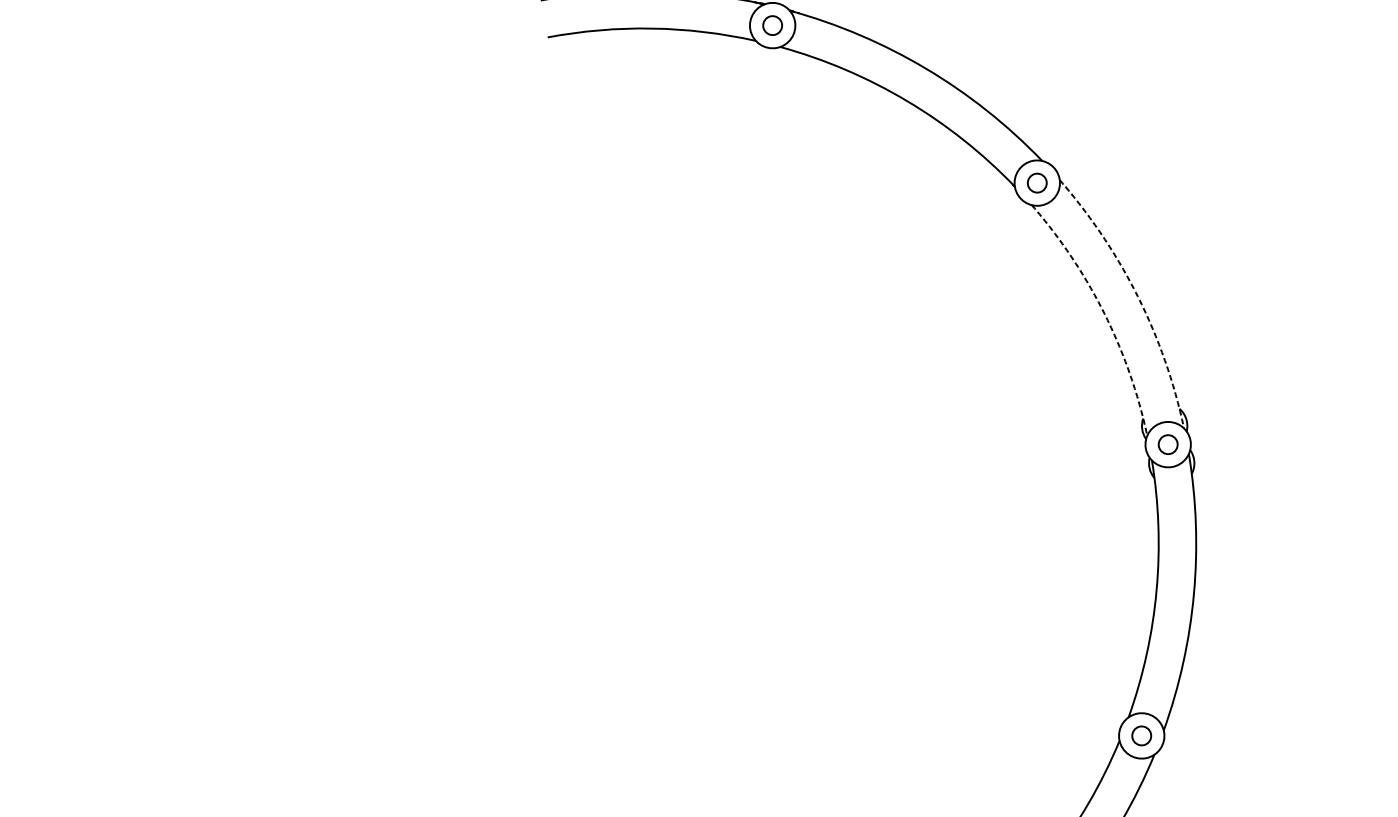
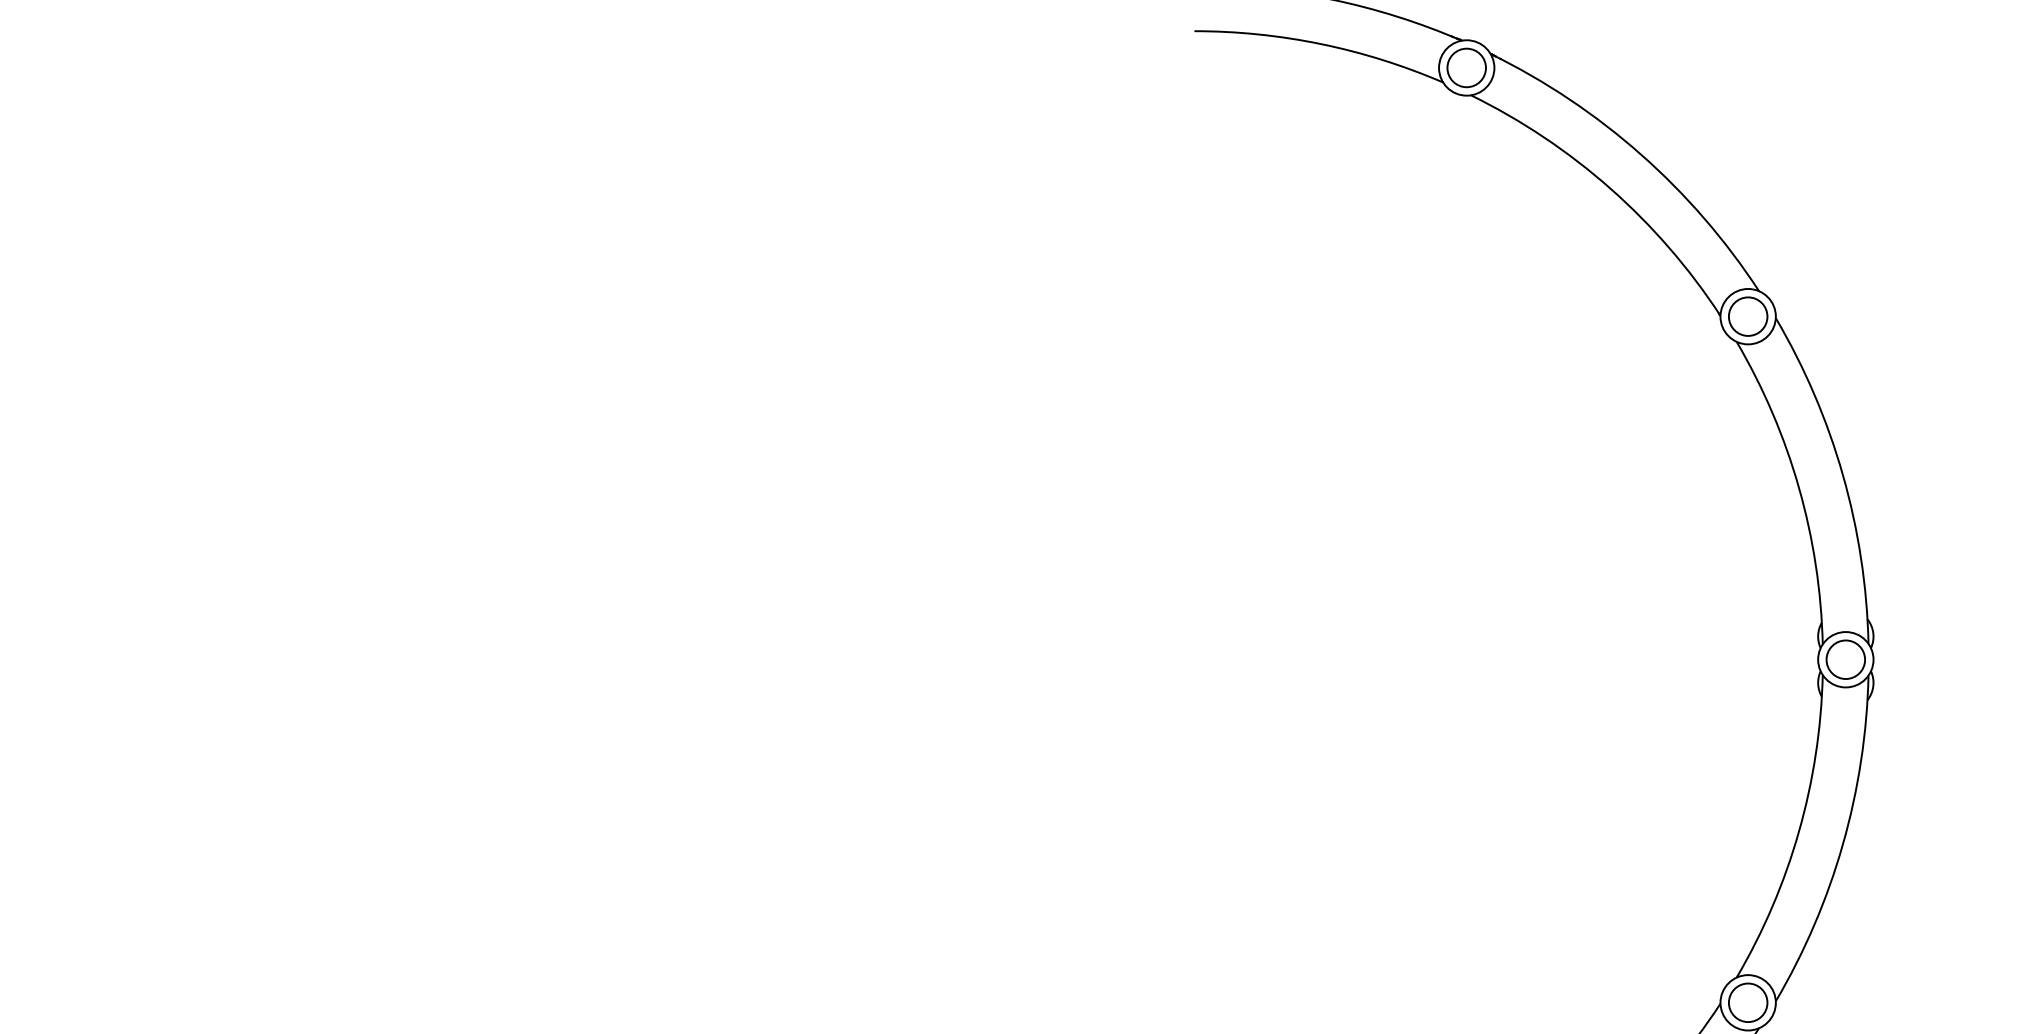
circle: (772, 25) -> (1466, 67), size x1.67
circle: (1036, 183) -> (1747, 316), size x1.67
arc: (1137, 296) -> (1842, 475), dashed -> solid
arc: (1103, 313) -> (1798, 487), dashed -> solid
circle: (1167, 444) -> (1845, 659), size x1.67
circle: (1141, 735) -> (1747, 1002), size x1.67

